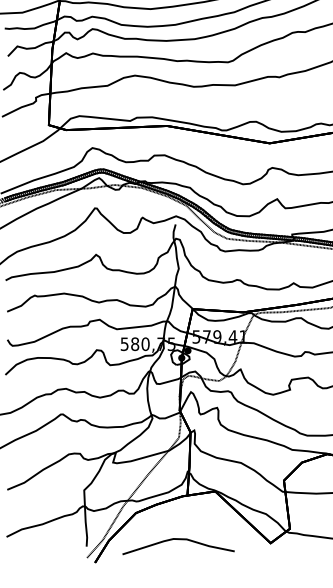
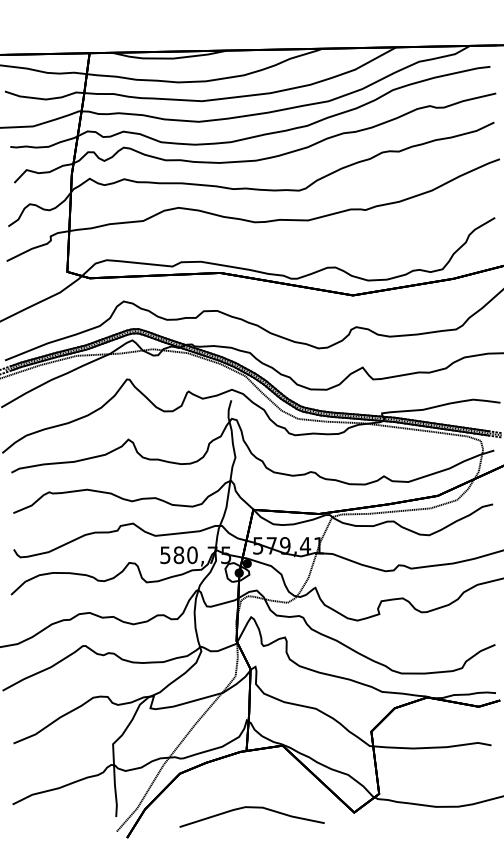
part: (178, 540) -> (251, 808), moved

